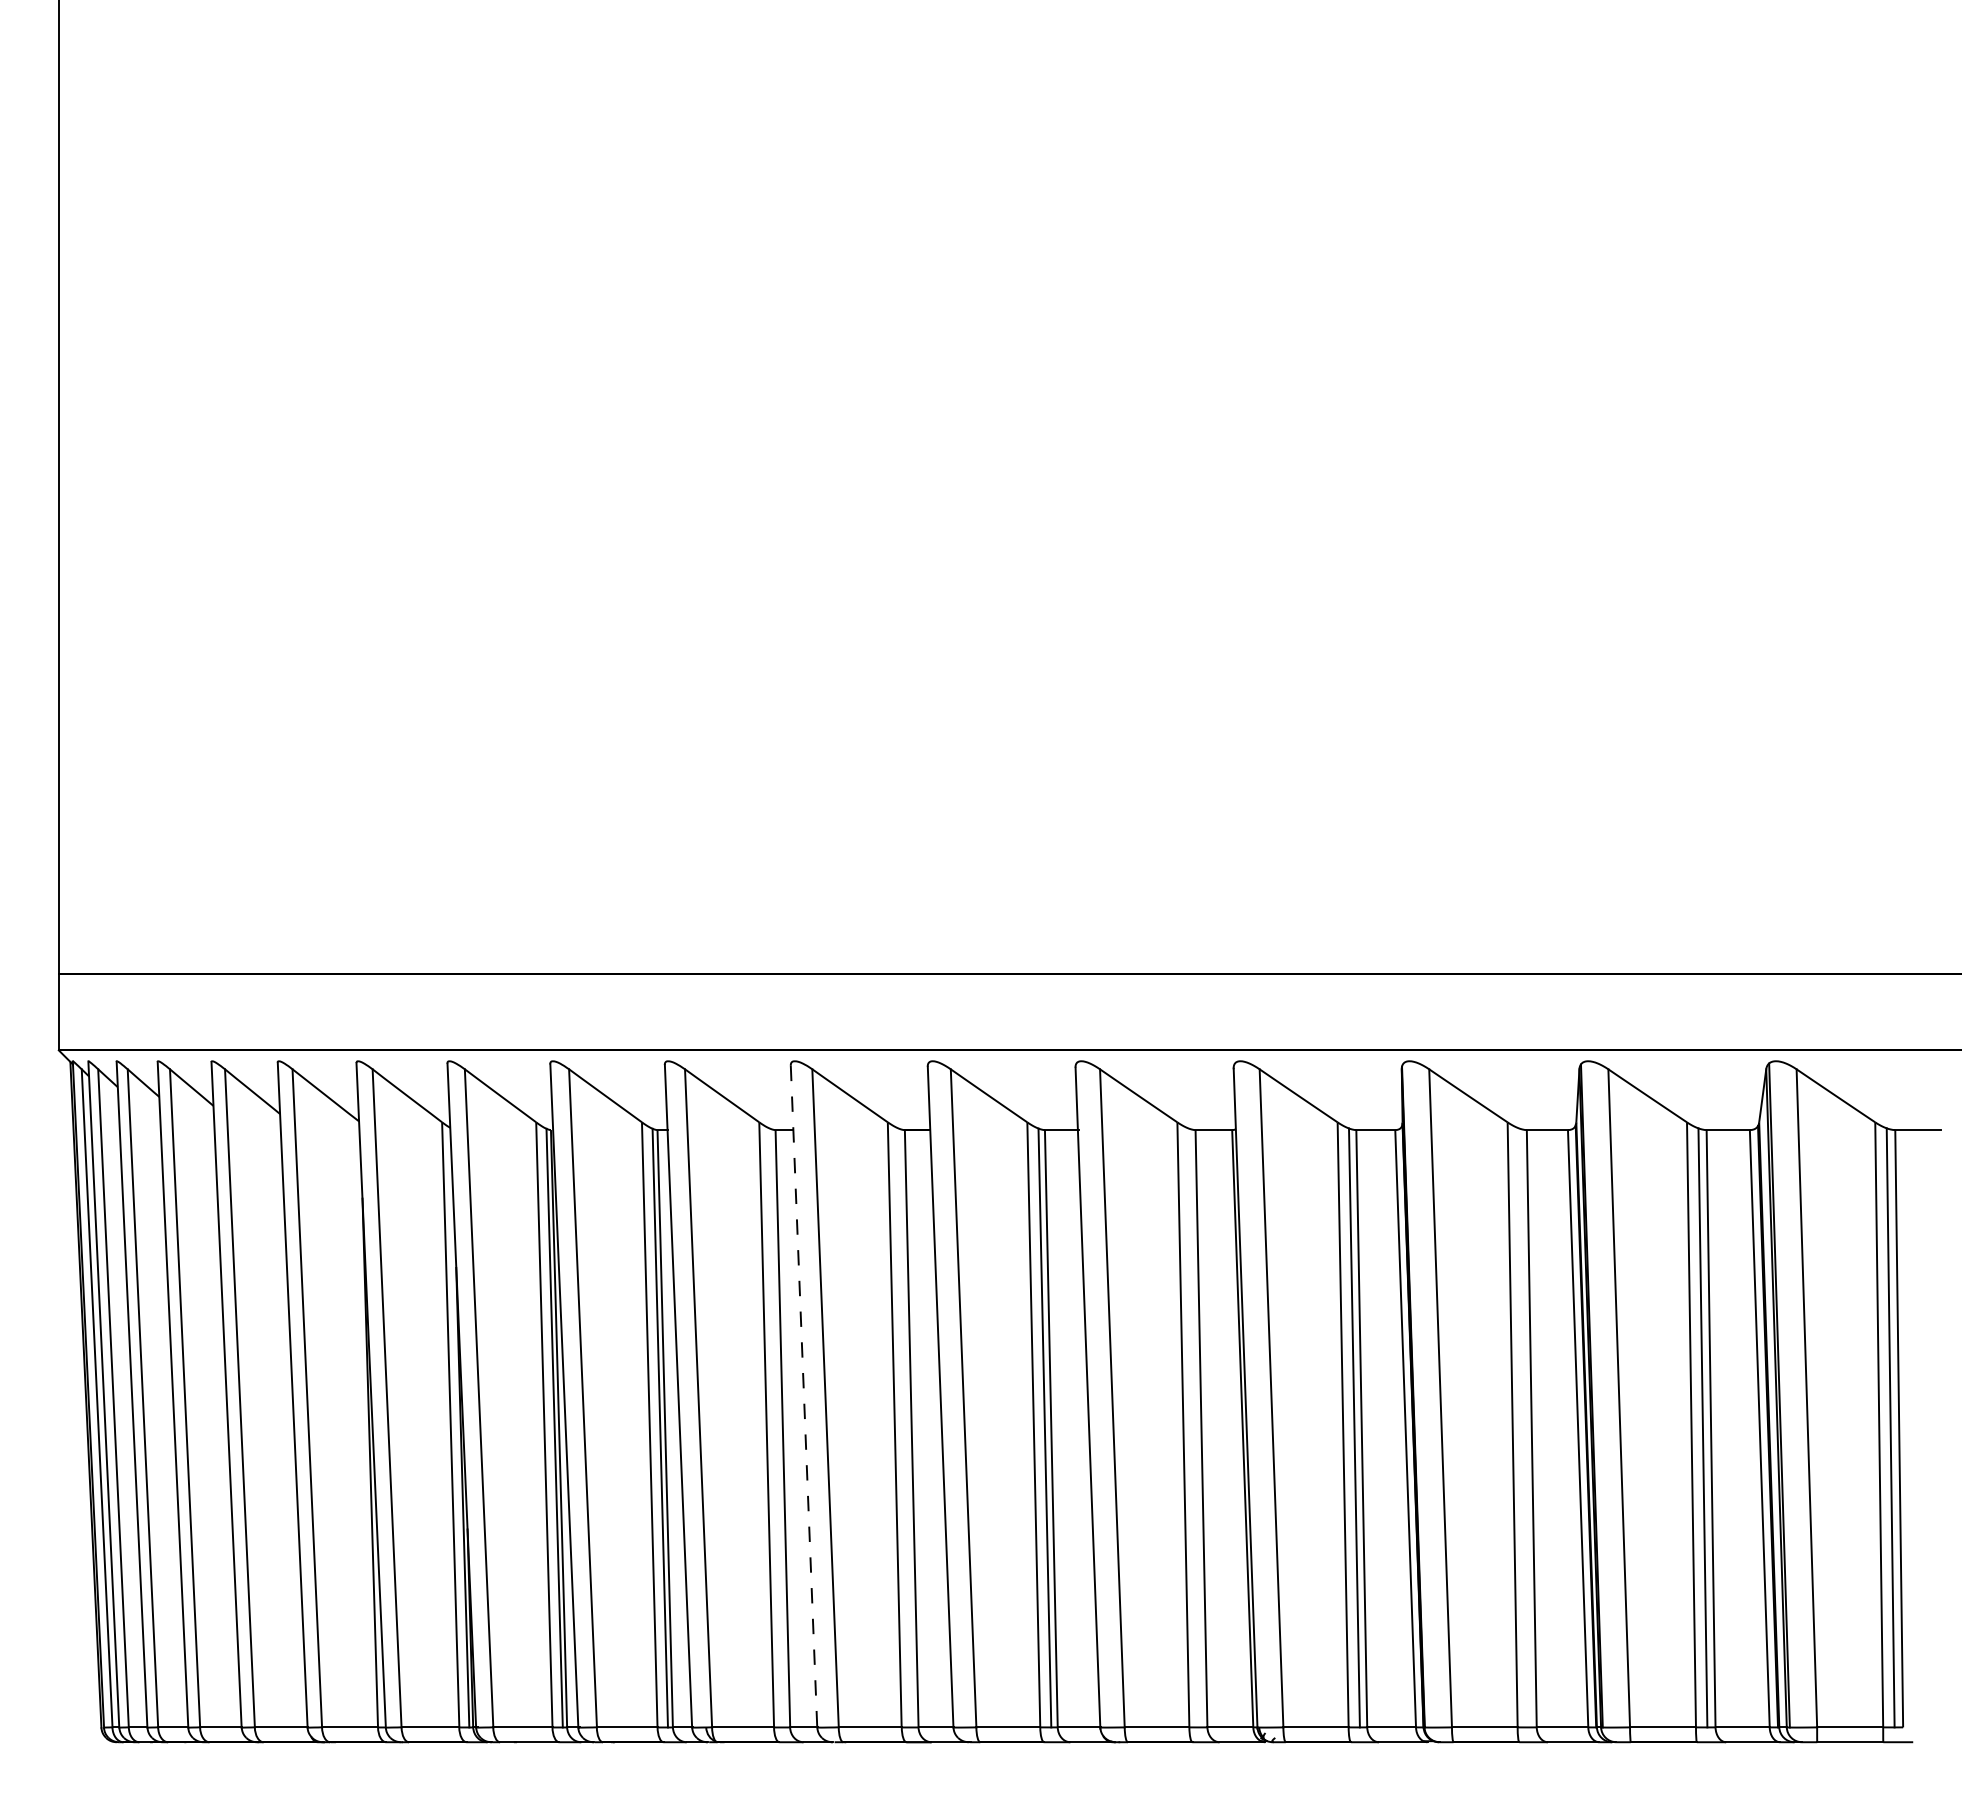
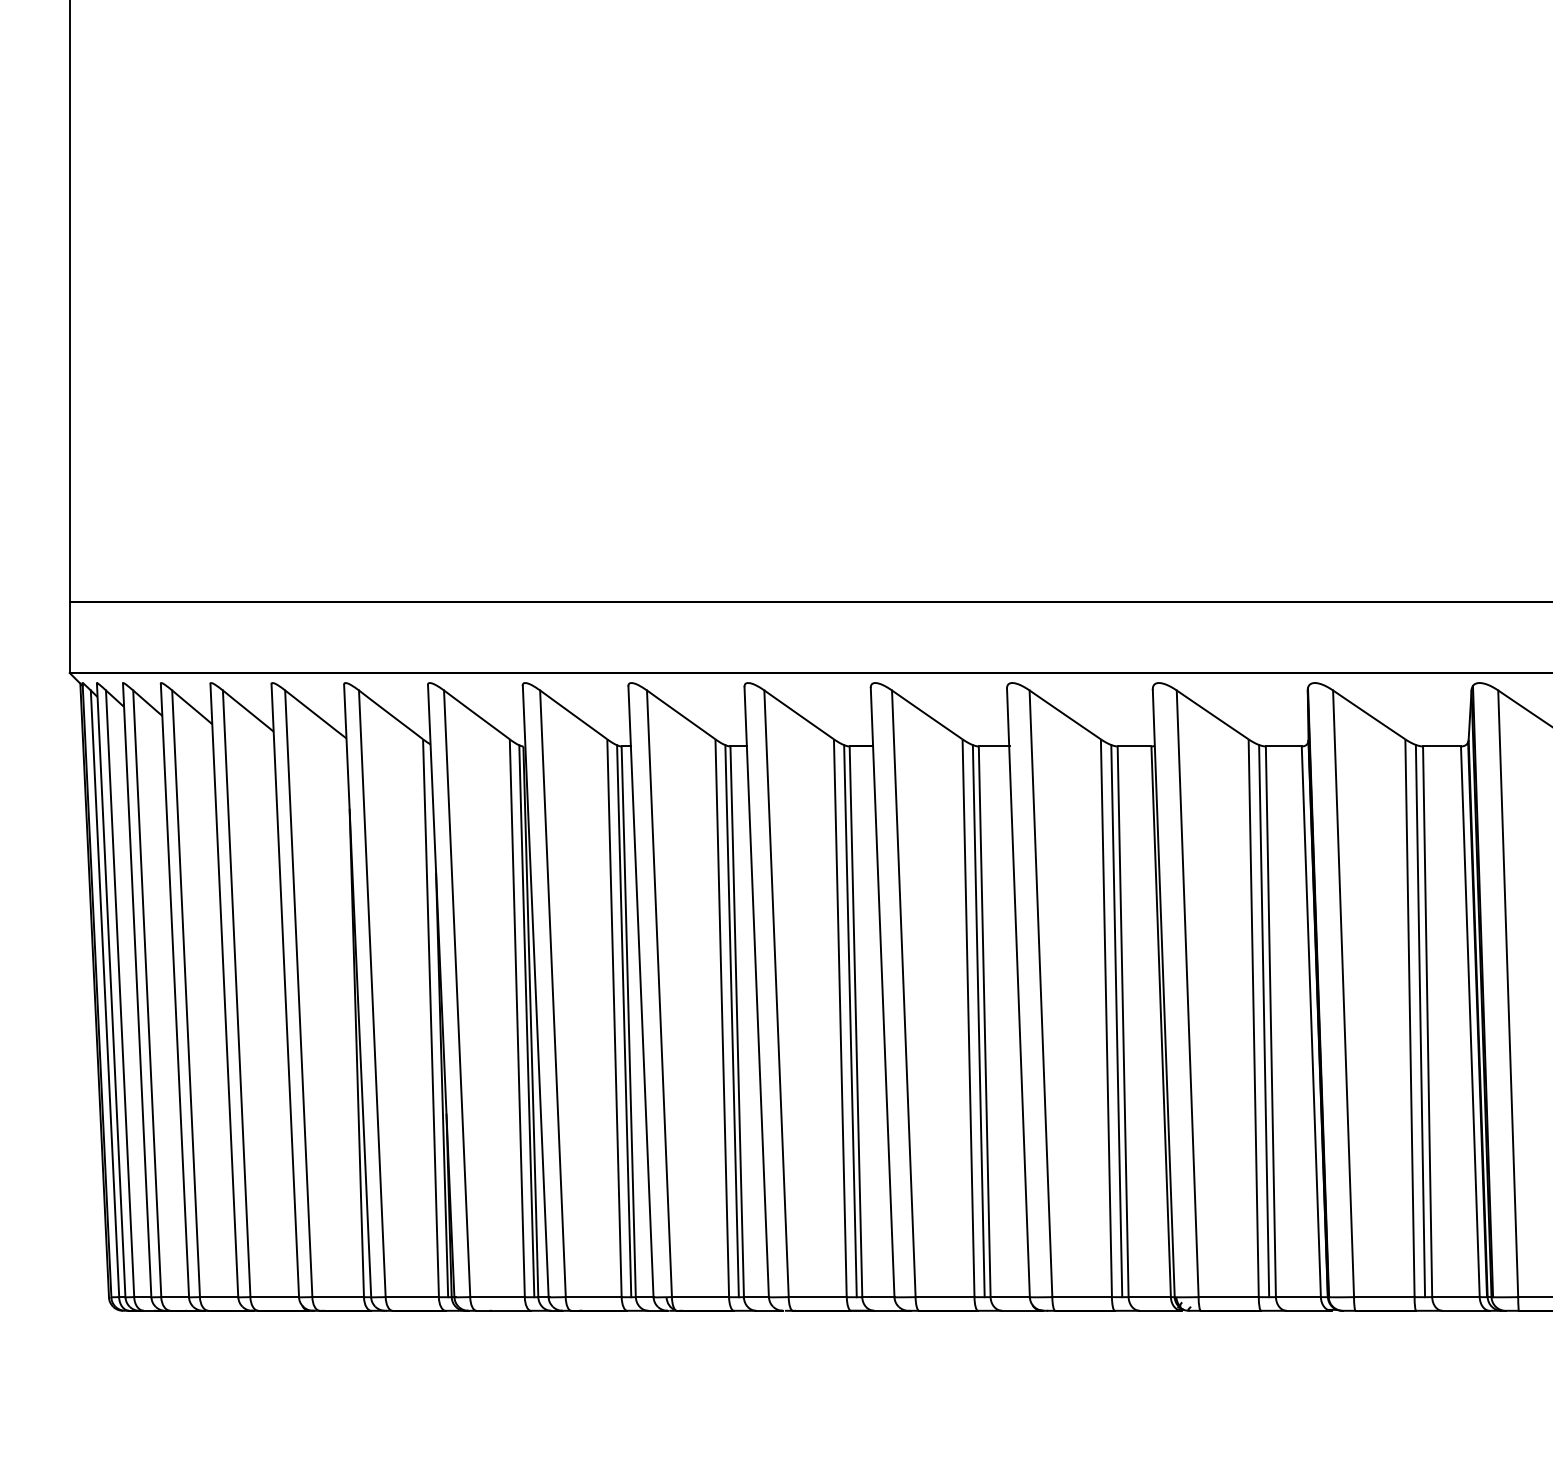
line: (804, 1397) -> (757, 993), dashed -> solid
line: (777, 1427) -> (732, 1020), added
line: (905, 1427) -> (850, 1020), added
line: (1194, 1427) -> (1116, 1020), added
line: (1523, 1427) -> (1419, 1020), added

